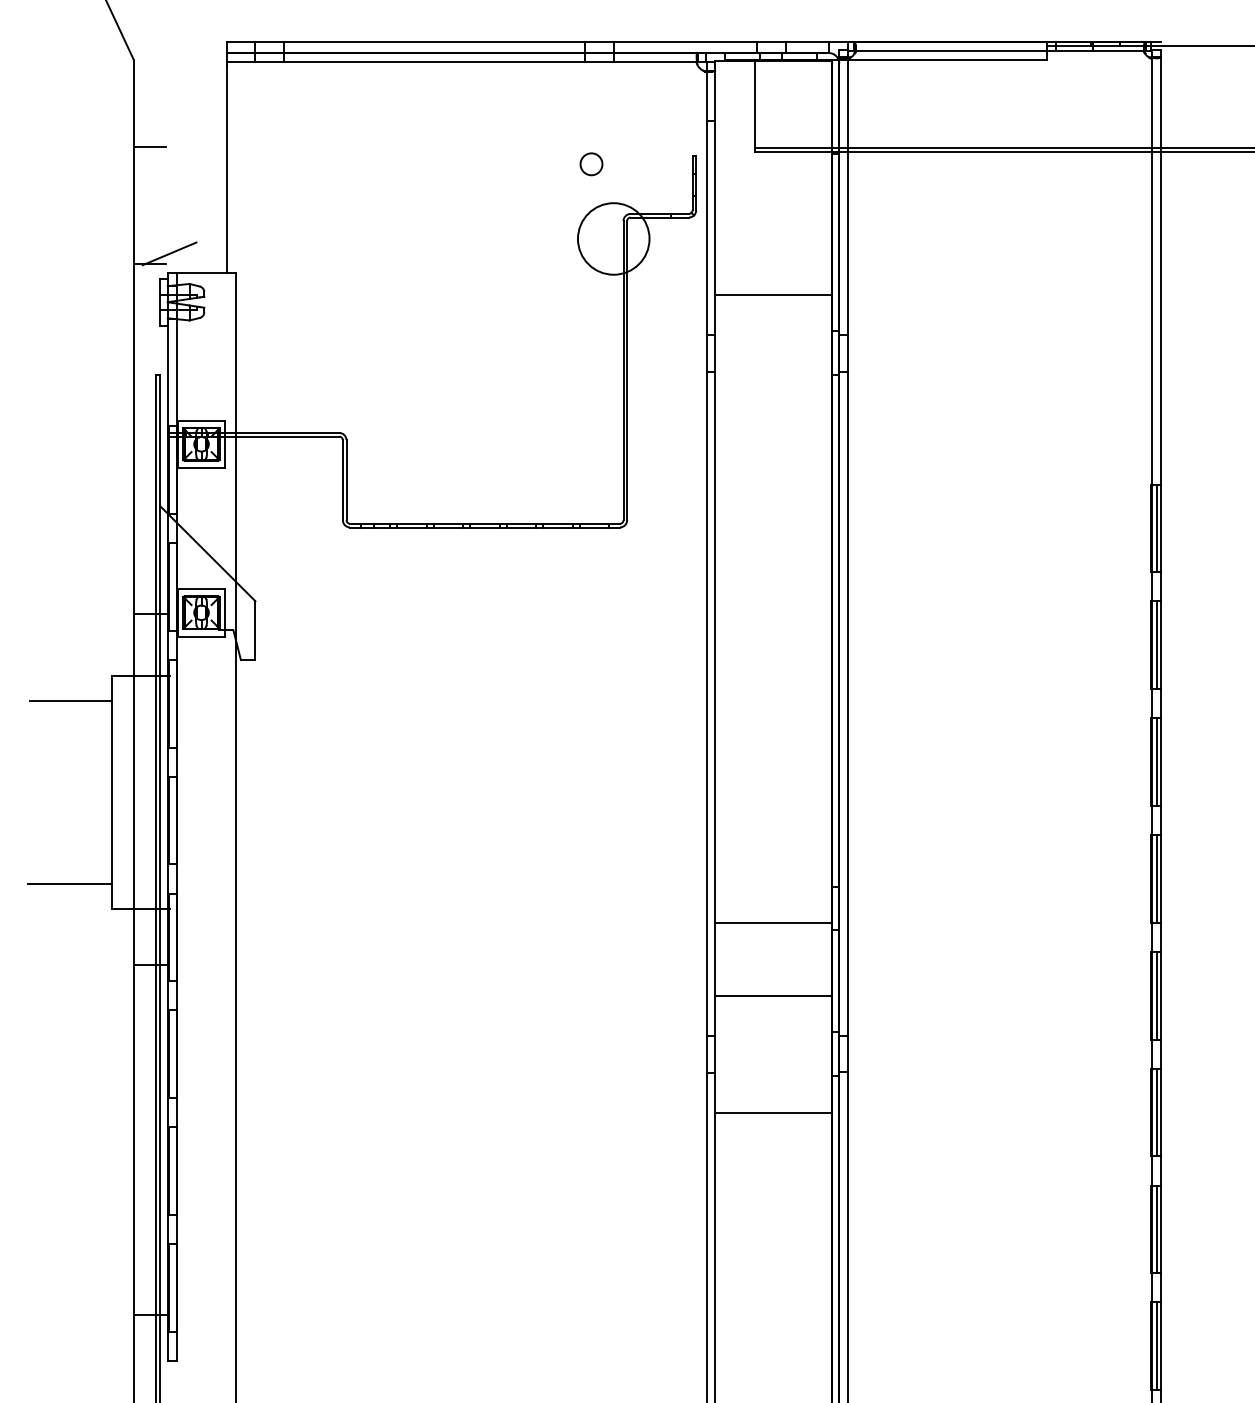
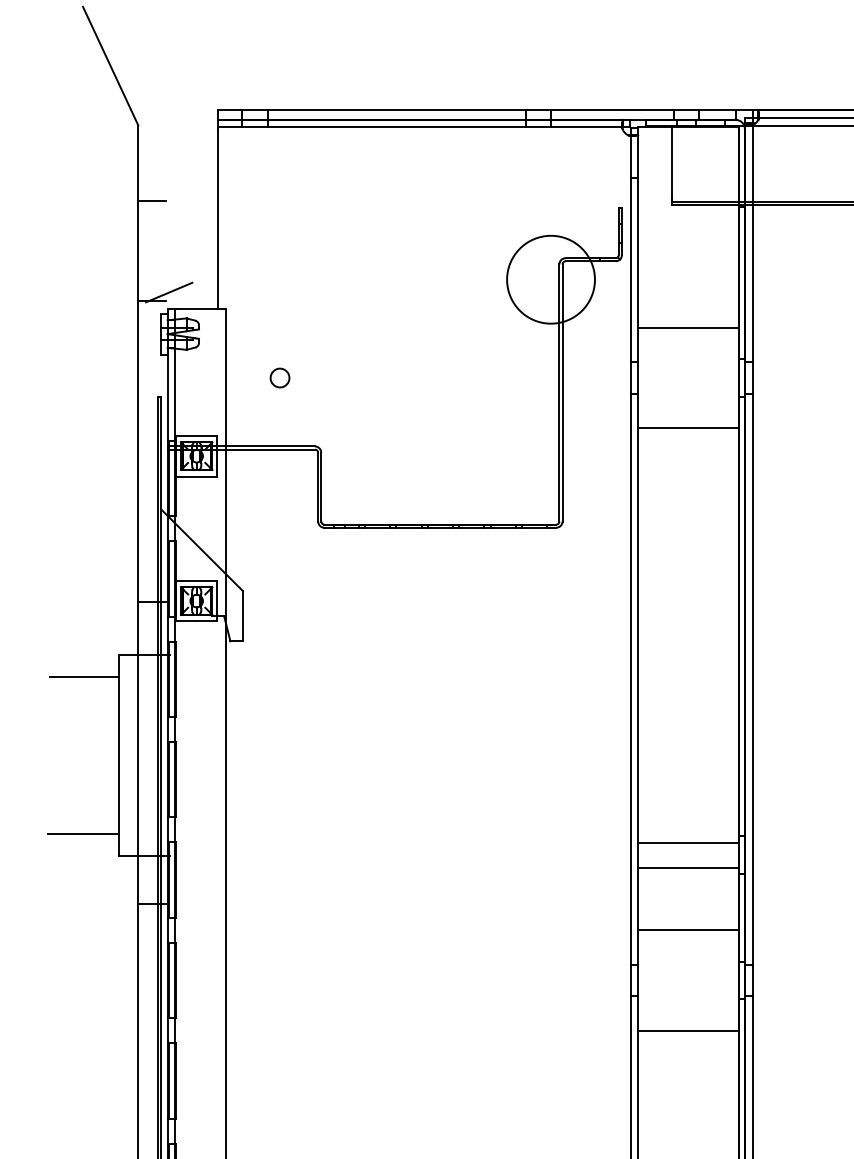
circle: (591, 164) -> (280, 378), moved
circle: (613, 238) -> (550, 279), size x1.43
line: (773, 411) -> (688, 428), added
line: (773, 893) -> (688, 842), added

